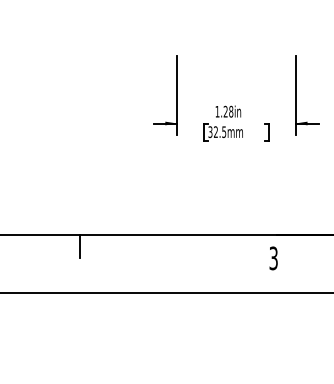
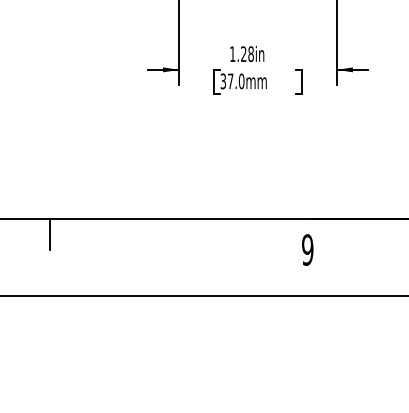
text: (219, 131) -> (235, 80), 32.5mm -> 37.0mm
text: (273, 258) -> (307, 250), 3 -> 9

